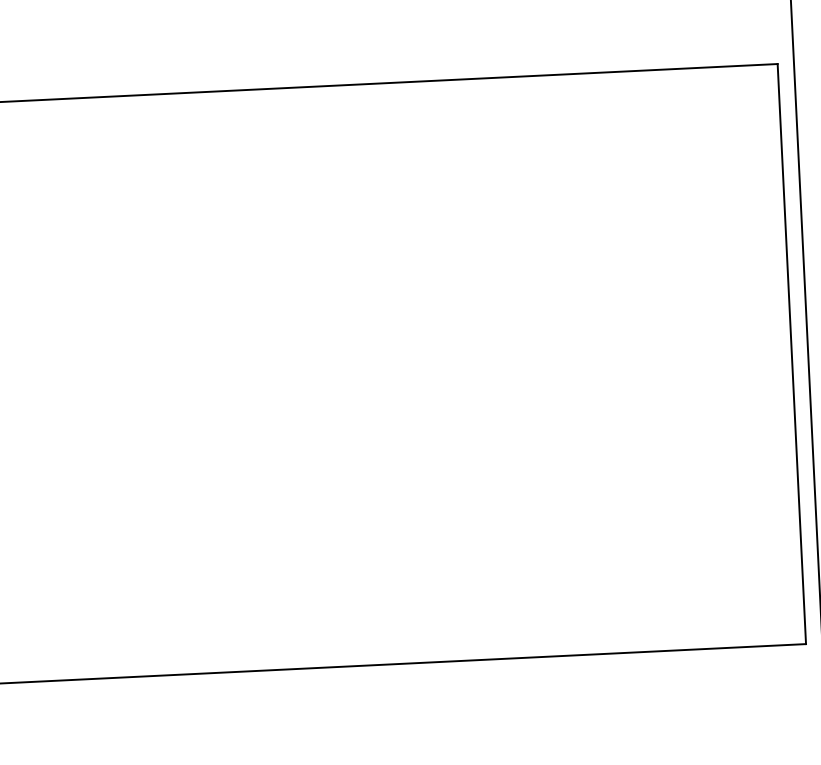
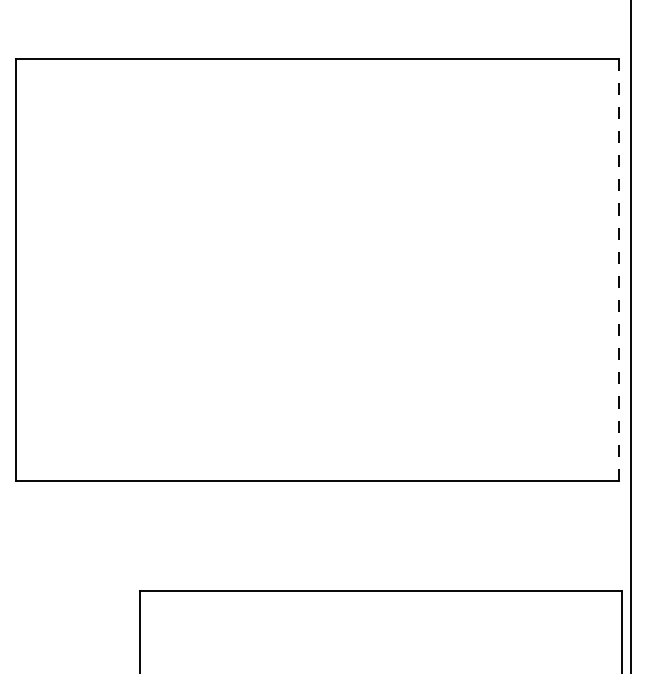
line: (792, 354) -> (619, 270), solid -> dashed

